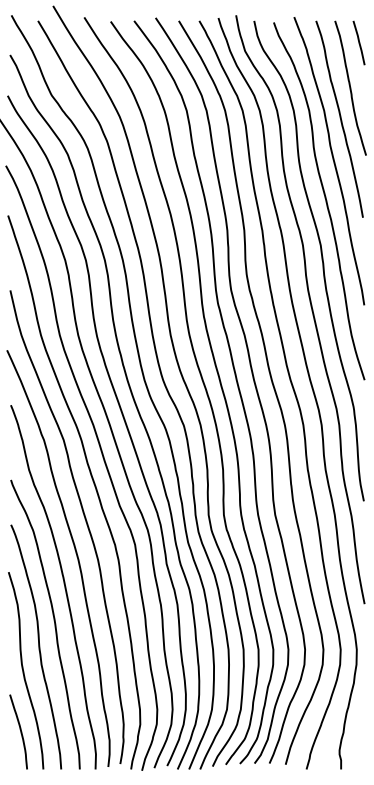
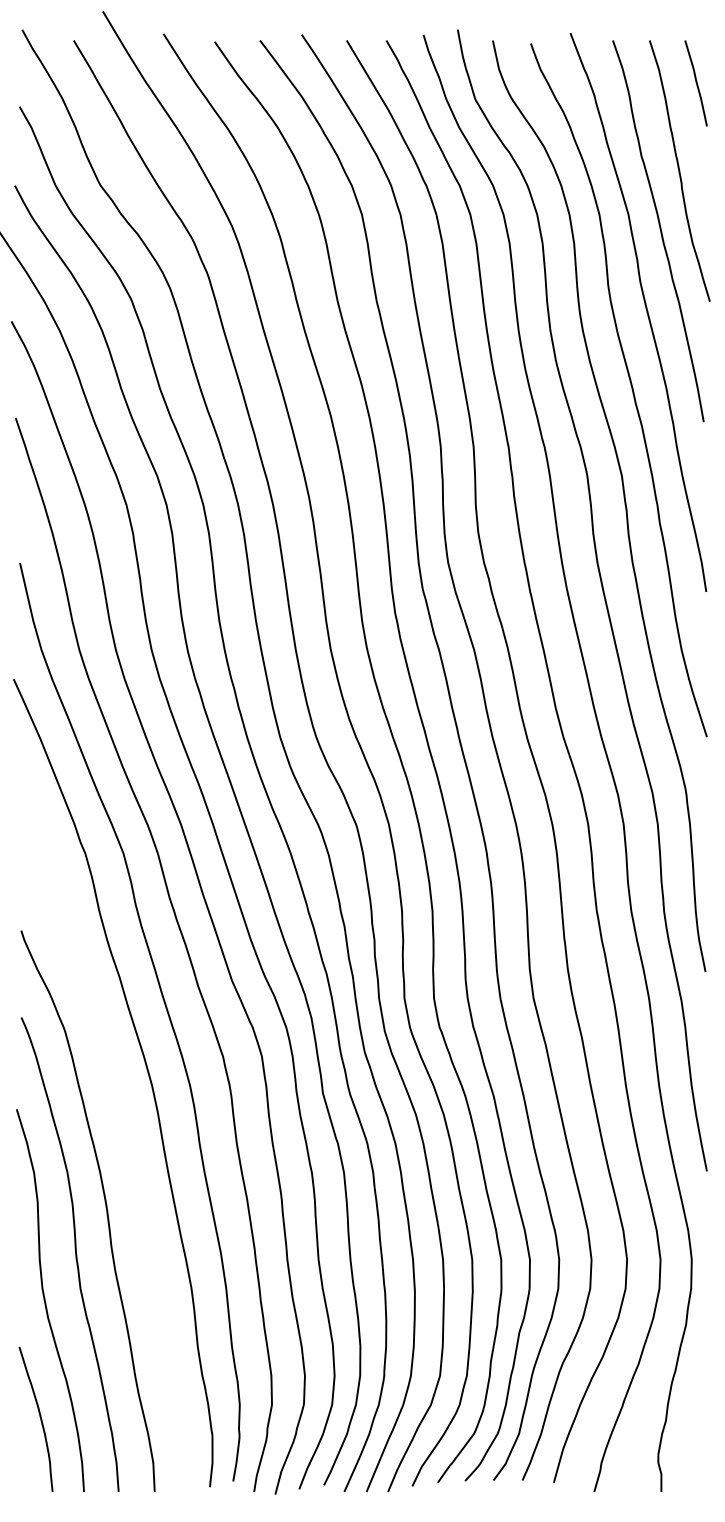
curve: (63, 584) -> (123, 1133), removed

